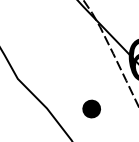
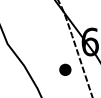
part: (91, 108) -> (65, 69), moved

